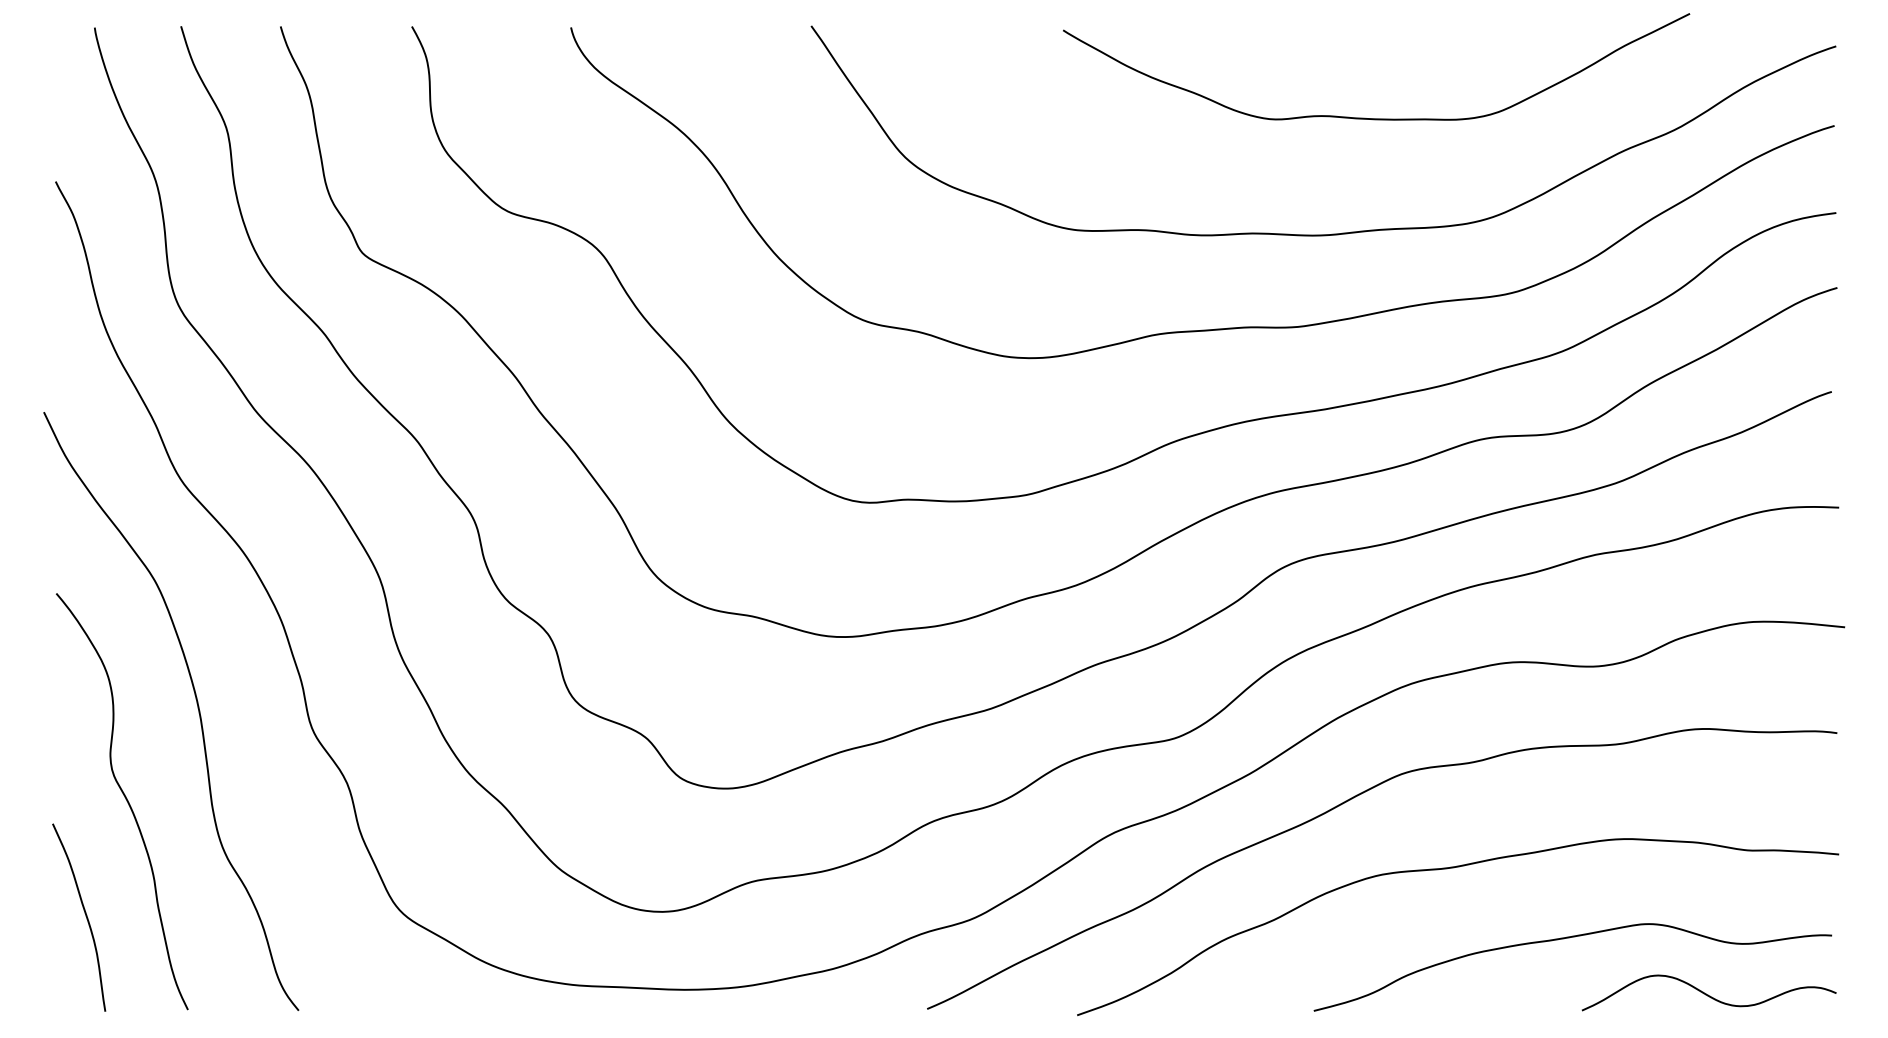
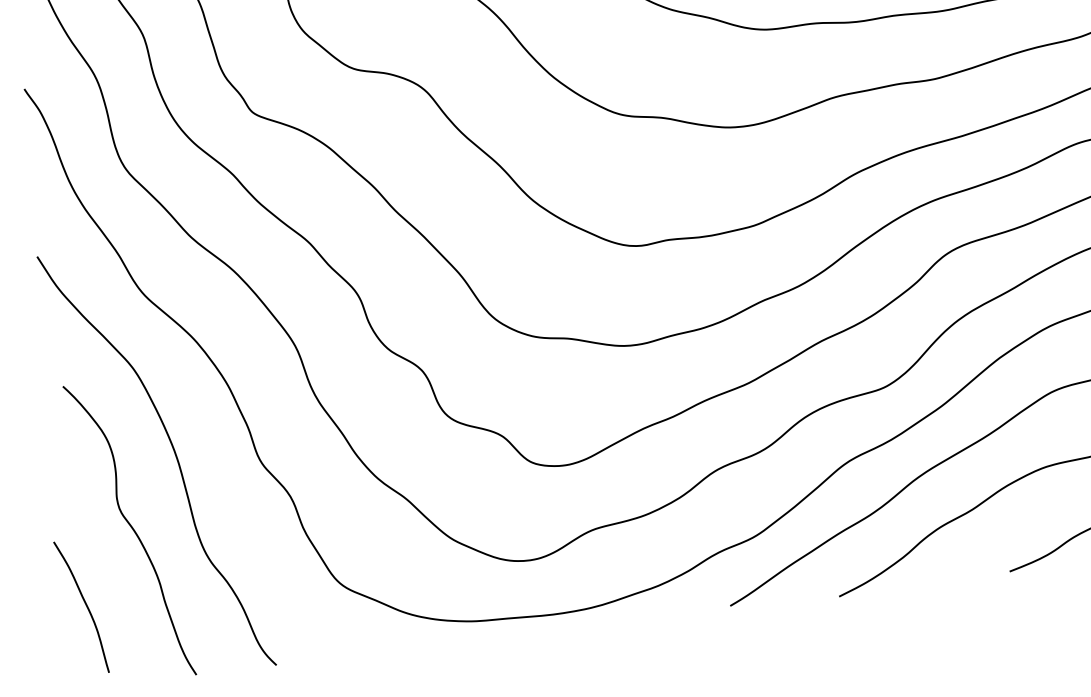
curve: (85, 916) -> (85, 605), moved

